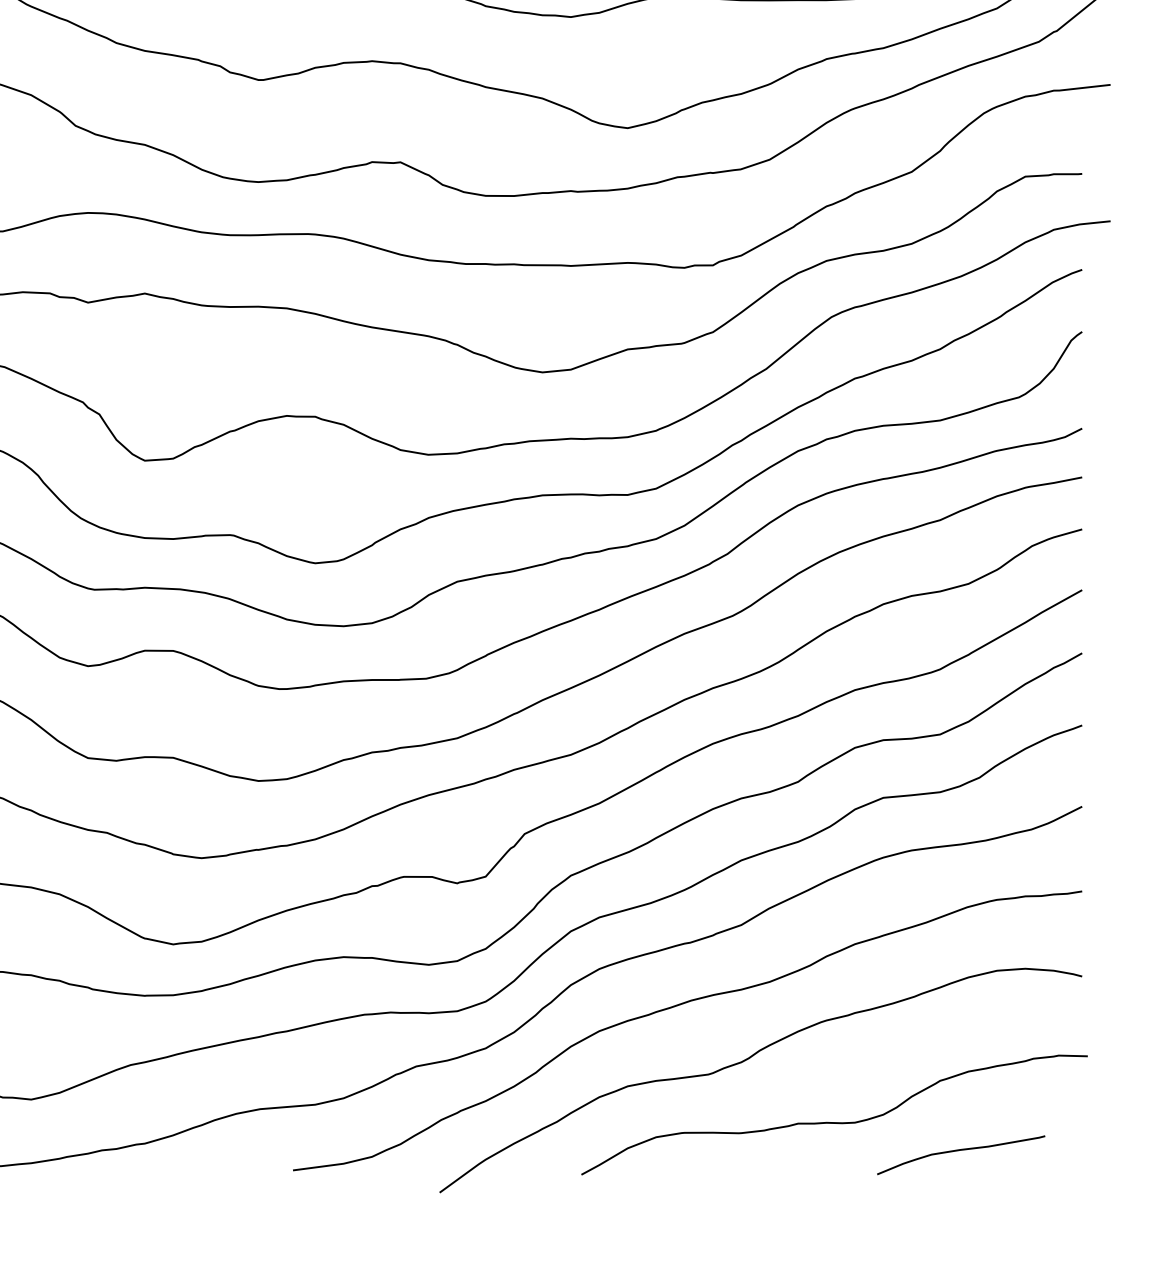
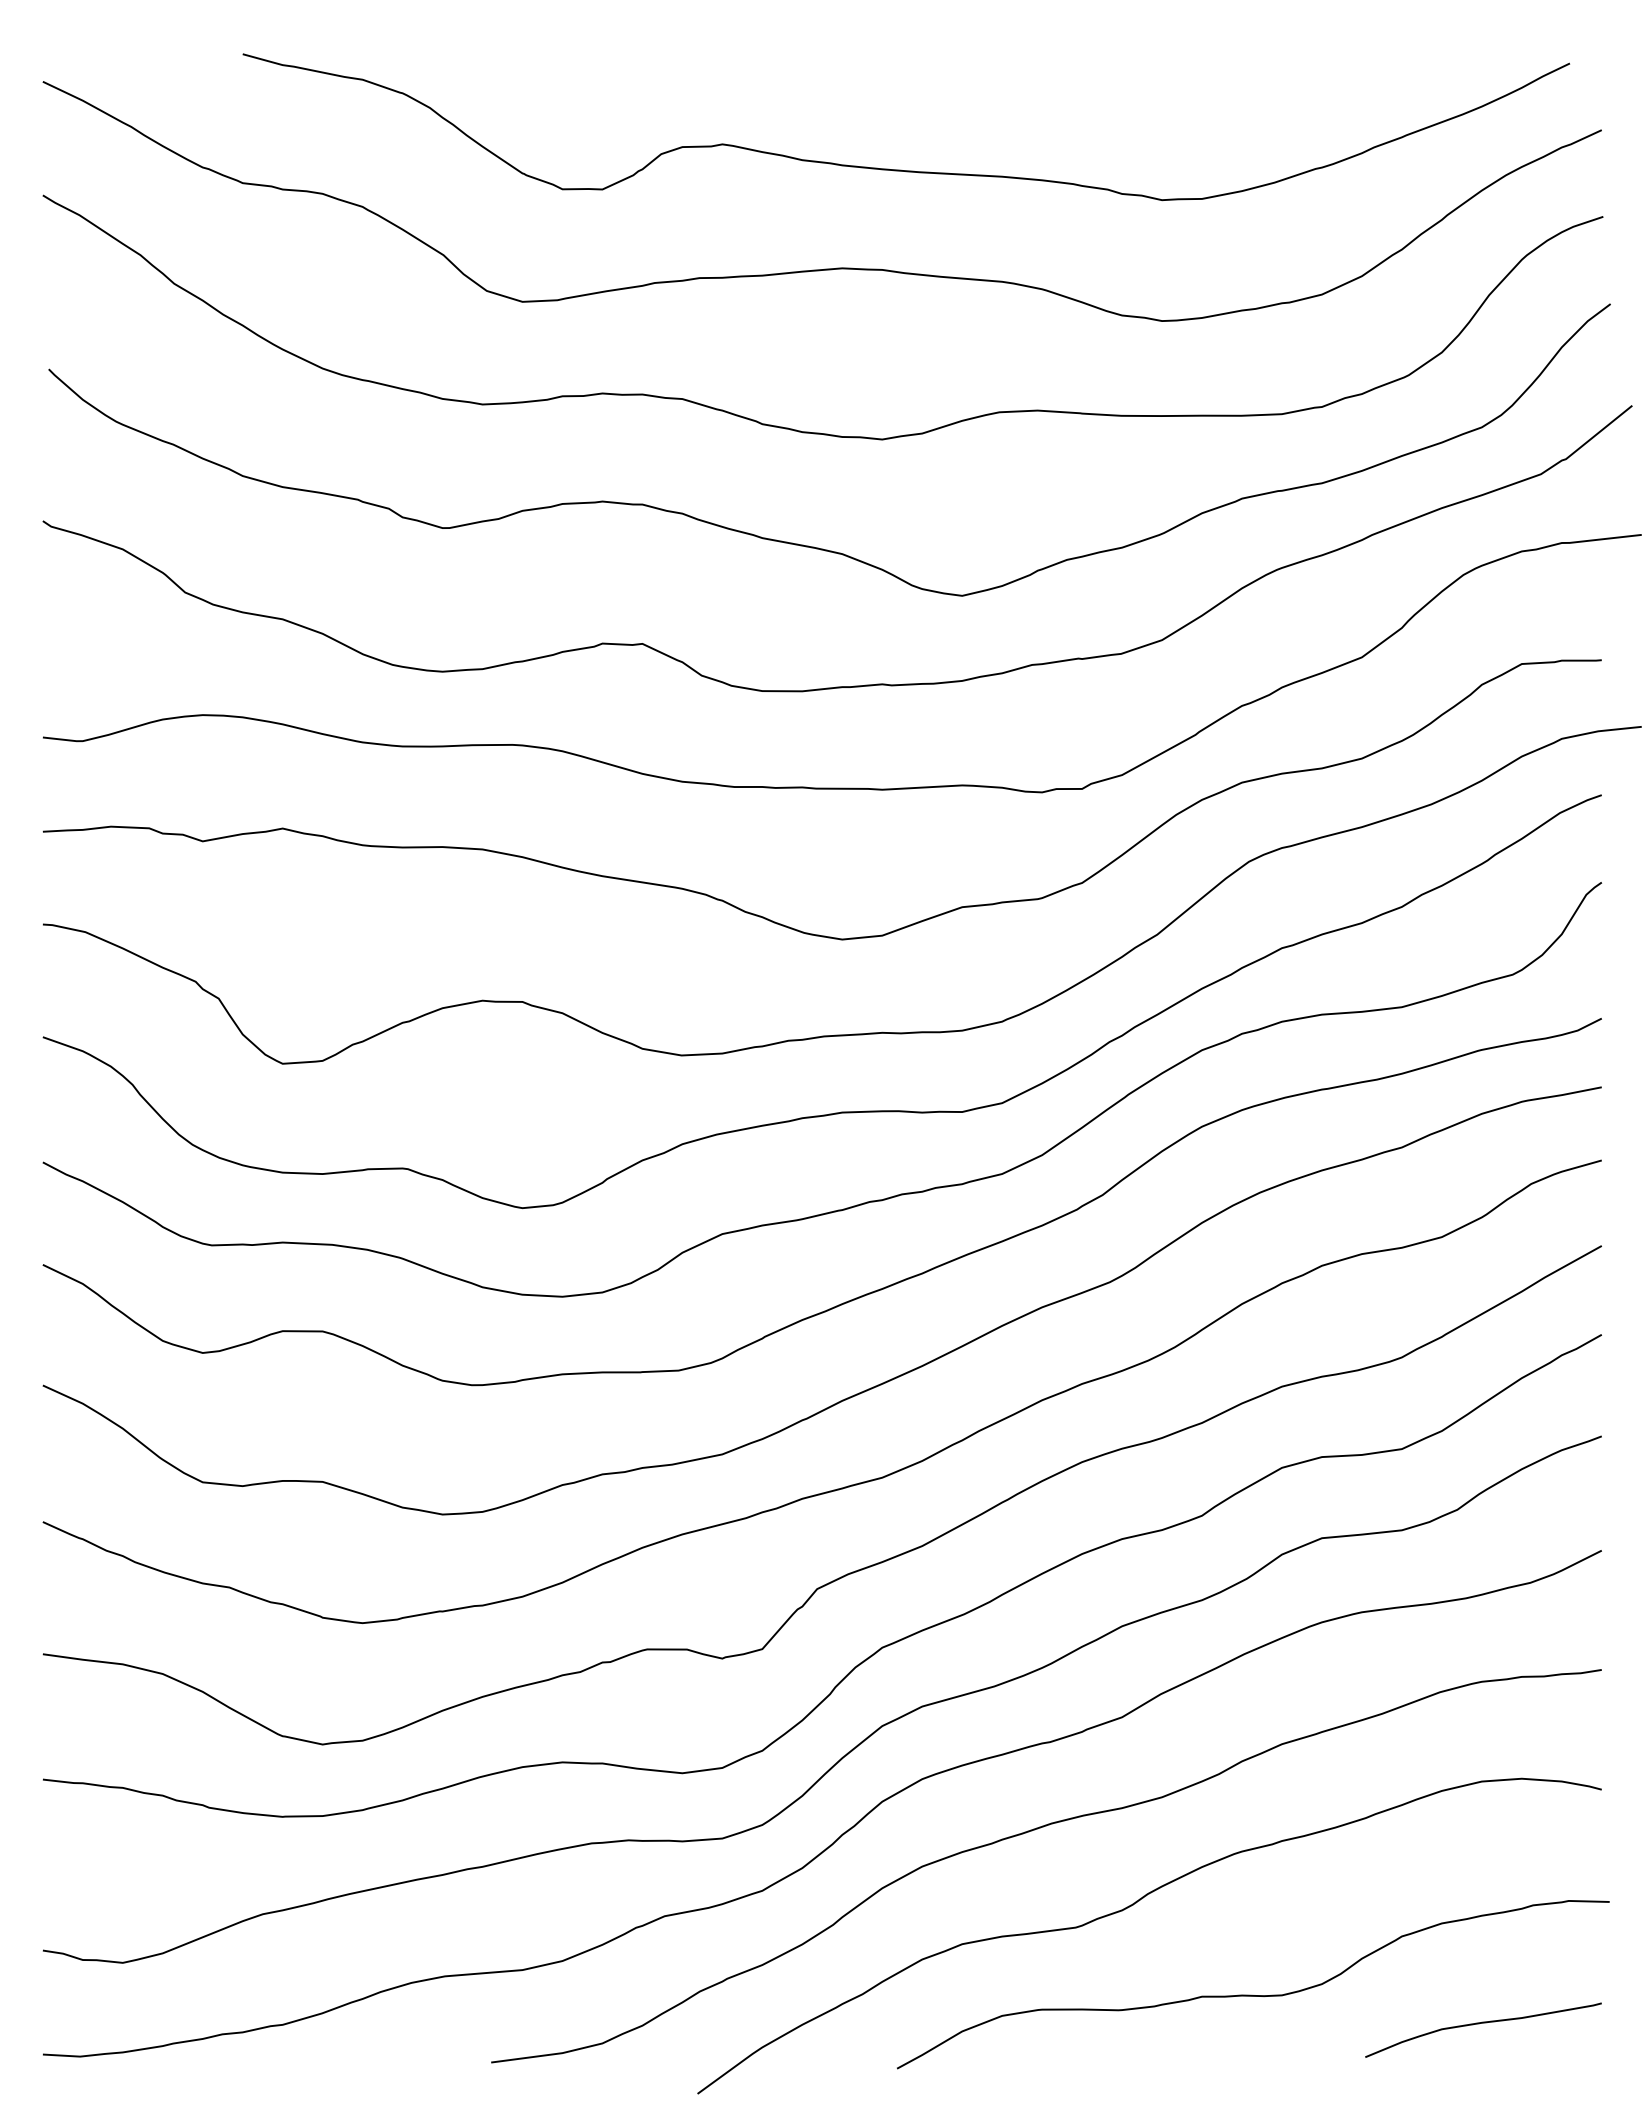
curve: (961, 1150) -> (1483, 2023), moved

